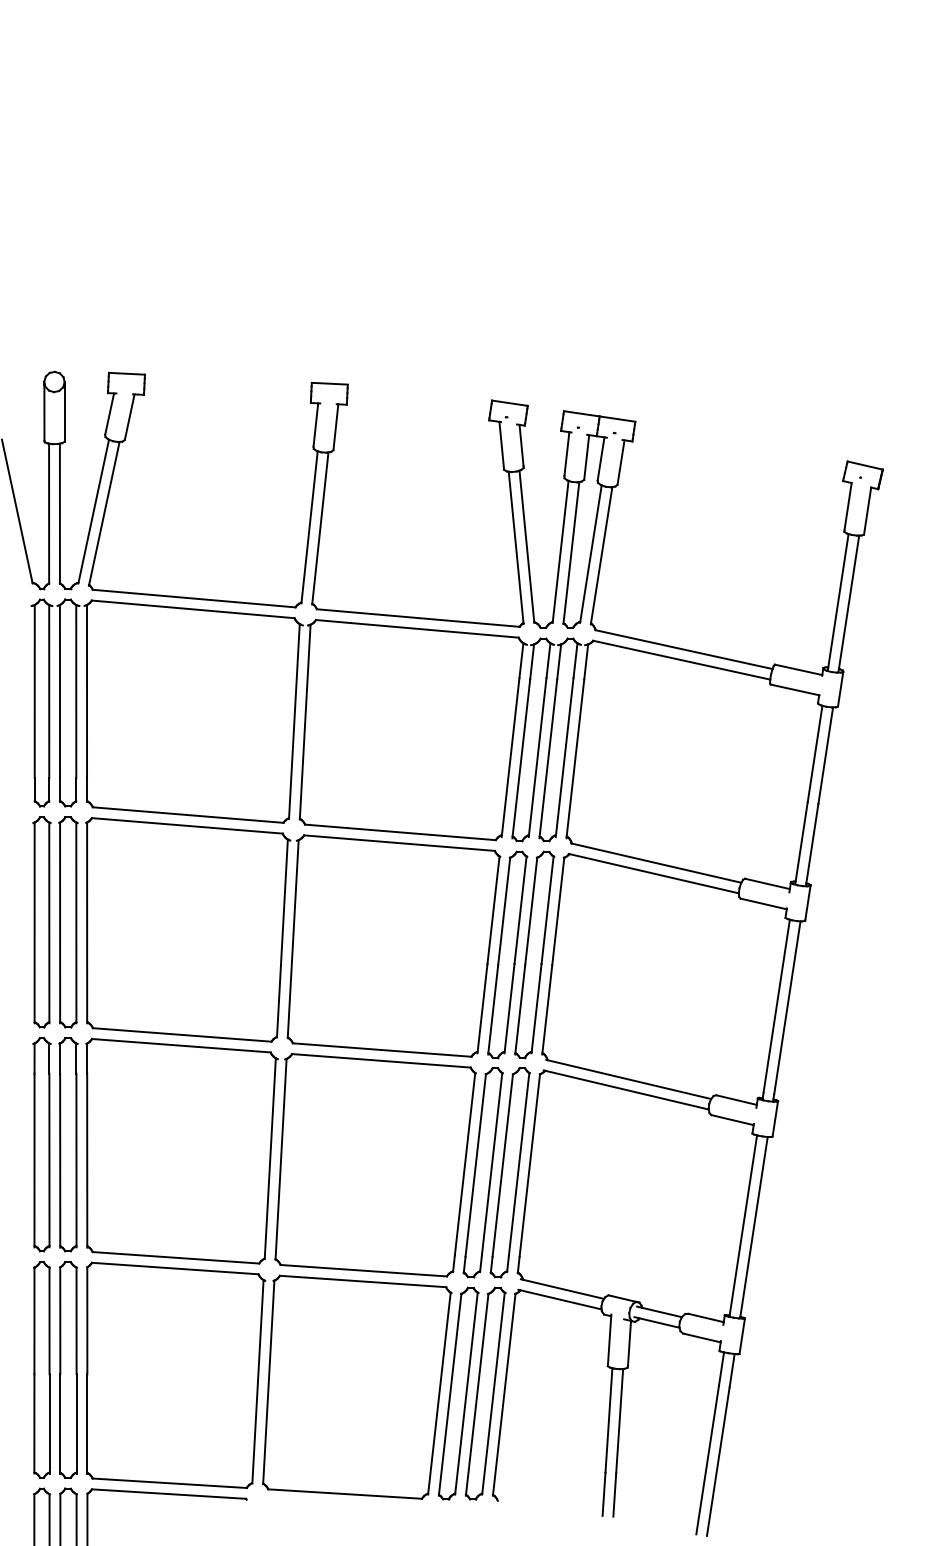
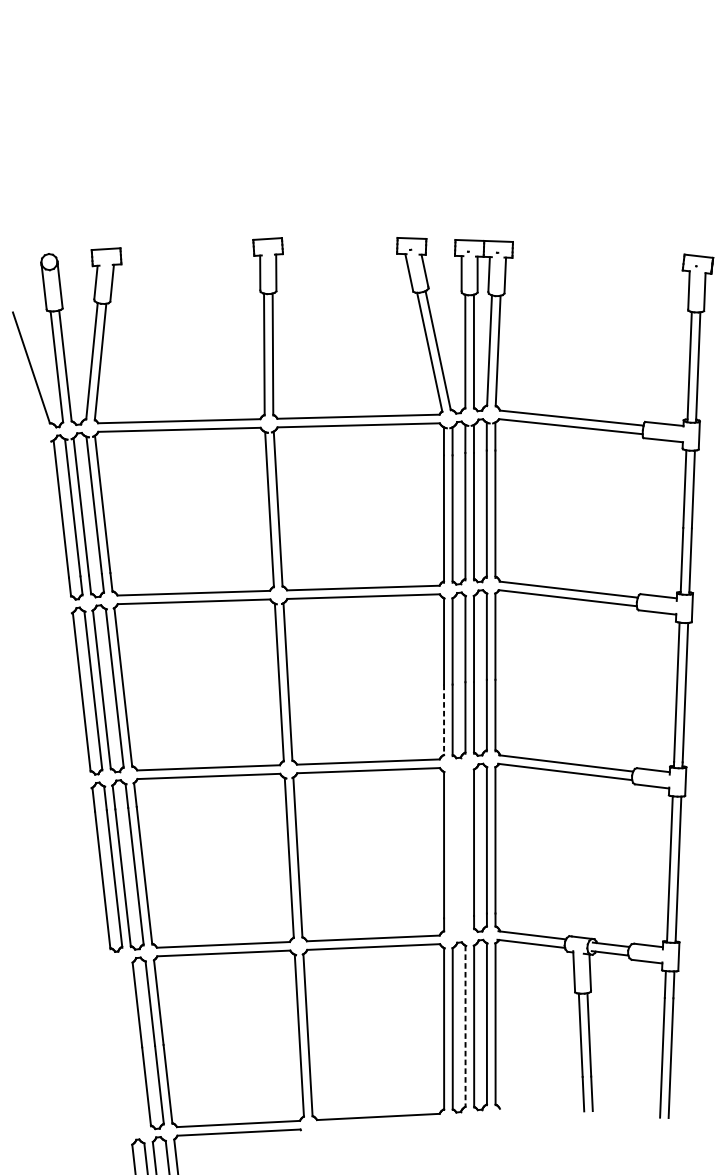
line: (482, 1008) -> (444, 720), solid -> dashed
part: (482, 1172) -> (458, 850), removed
part: (41, 1369) -> (126, 1045), removed
line: (466, 1393) -> (465, 1026), solid -> dashed

